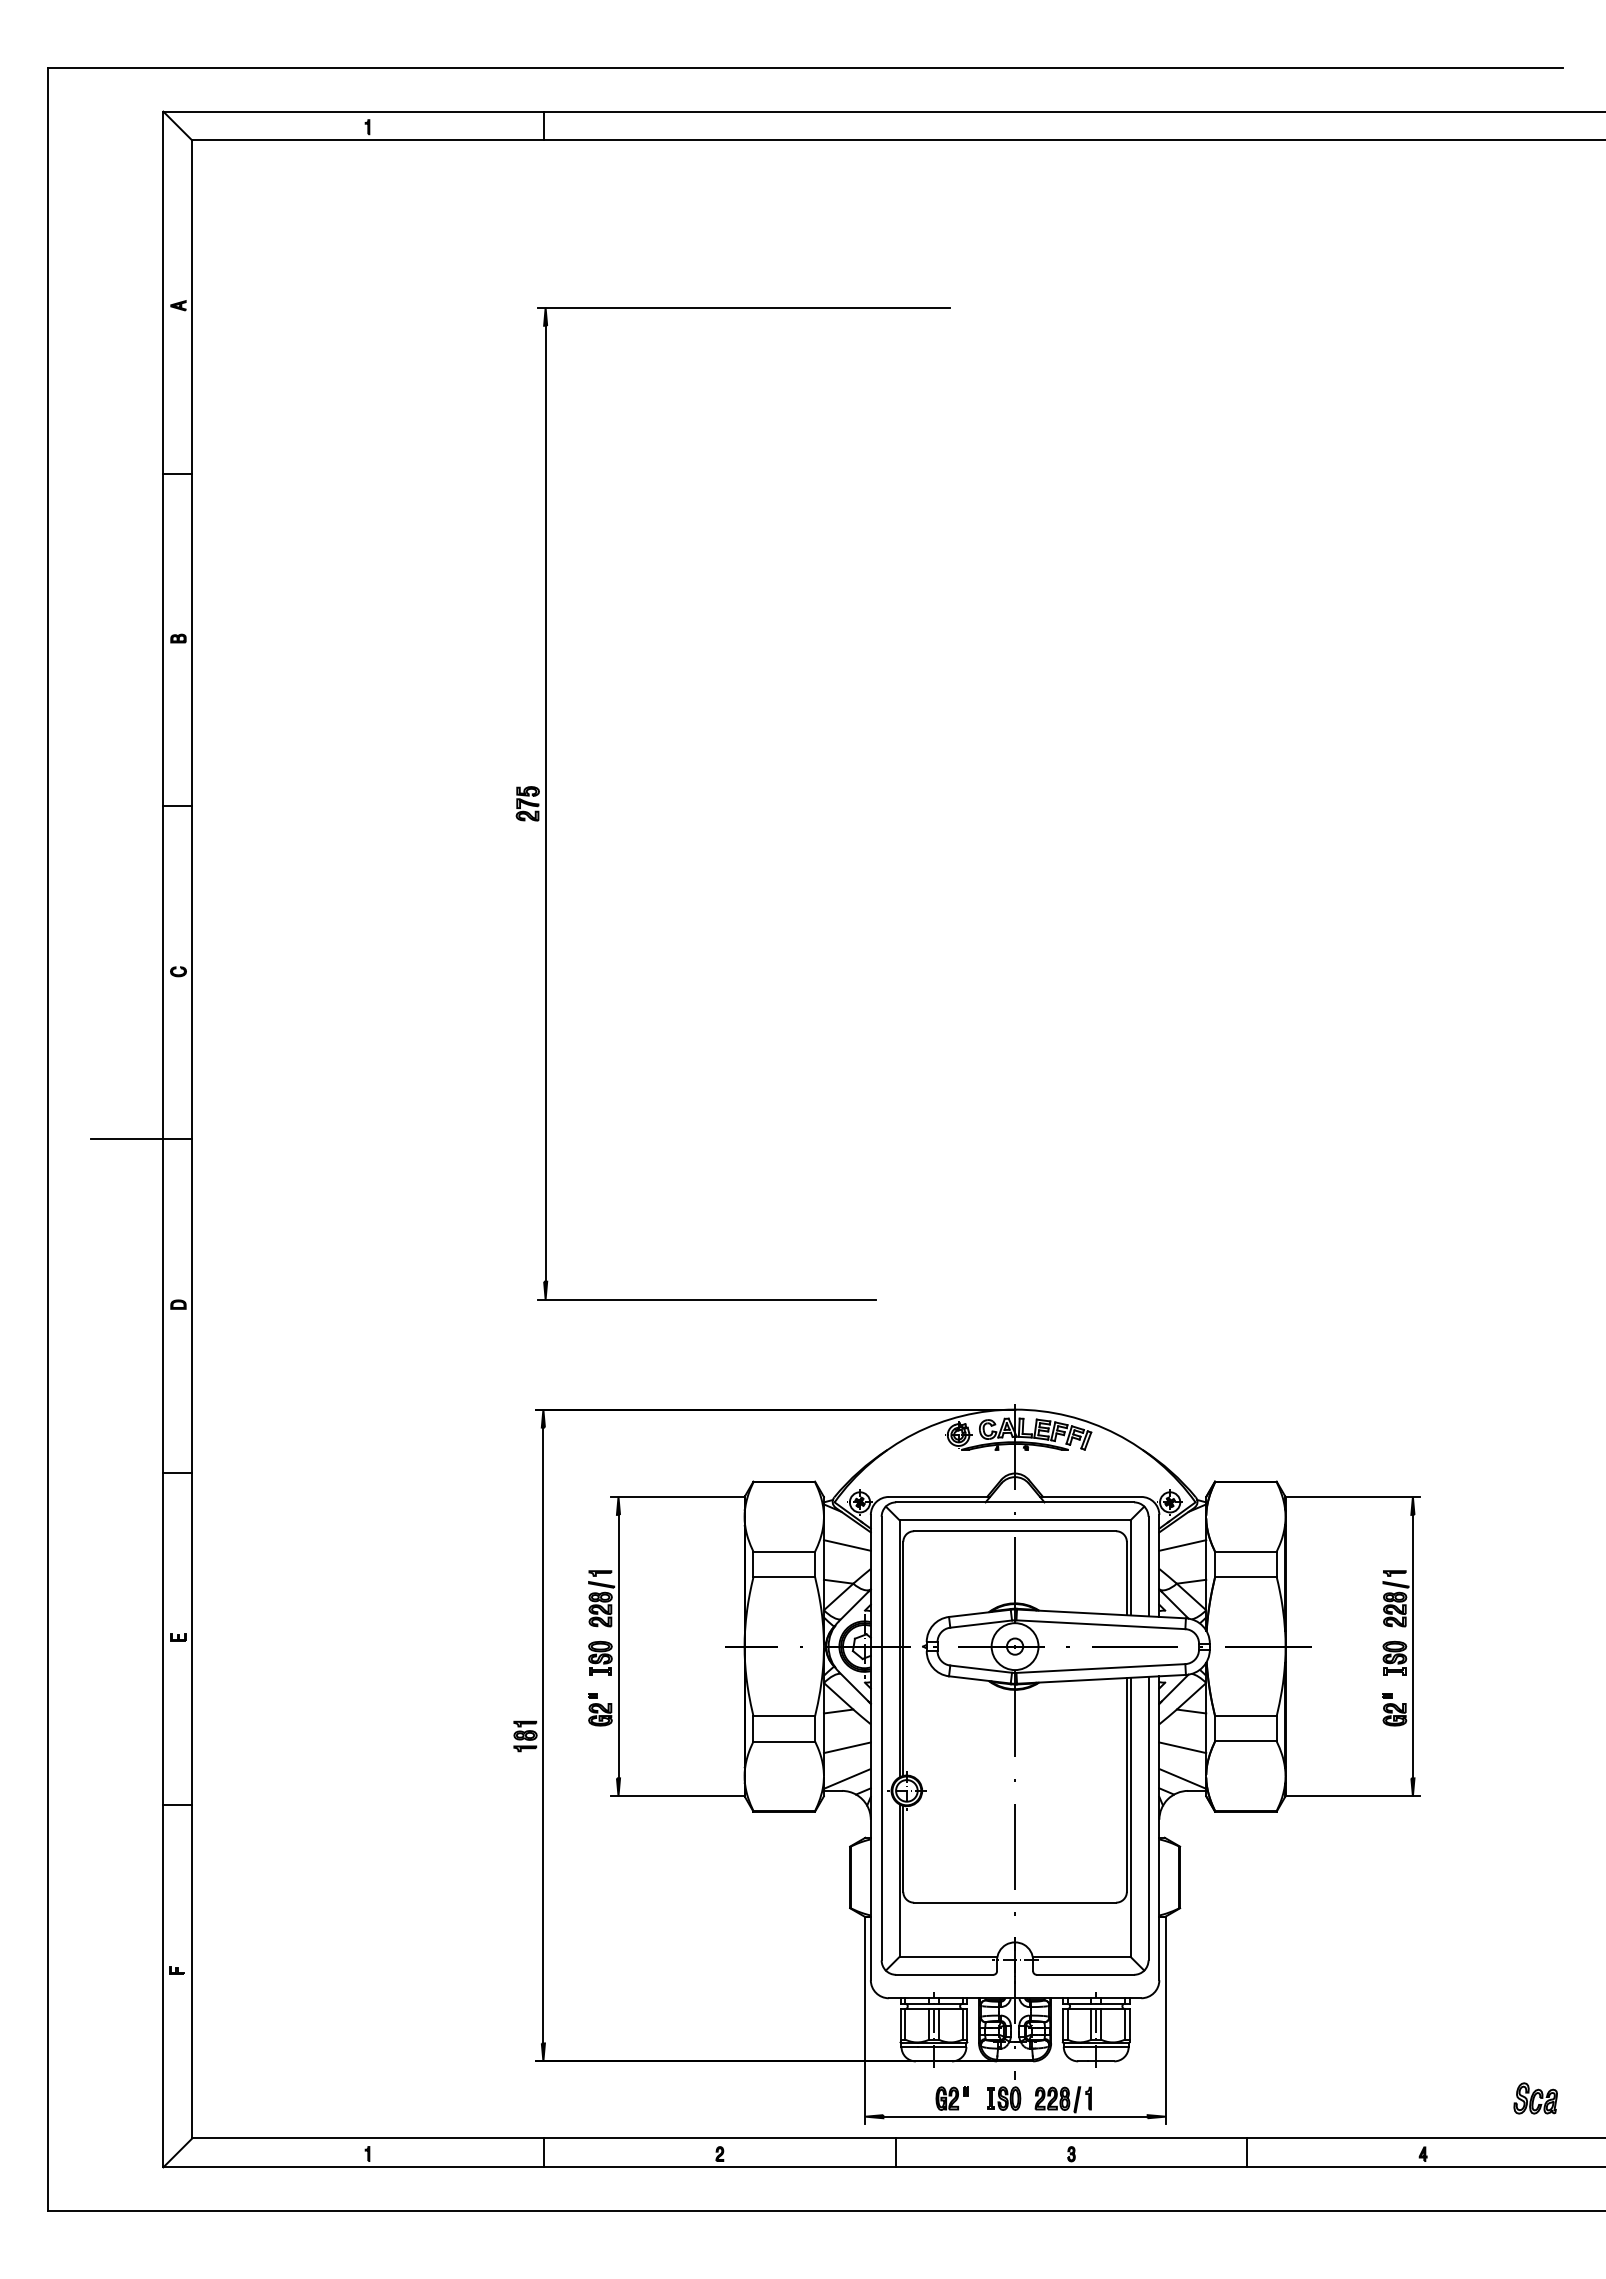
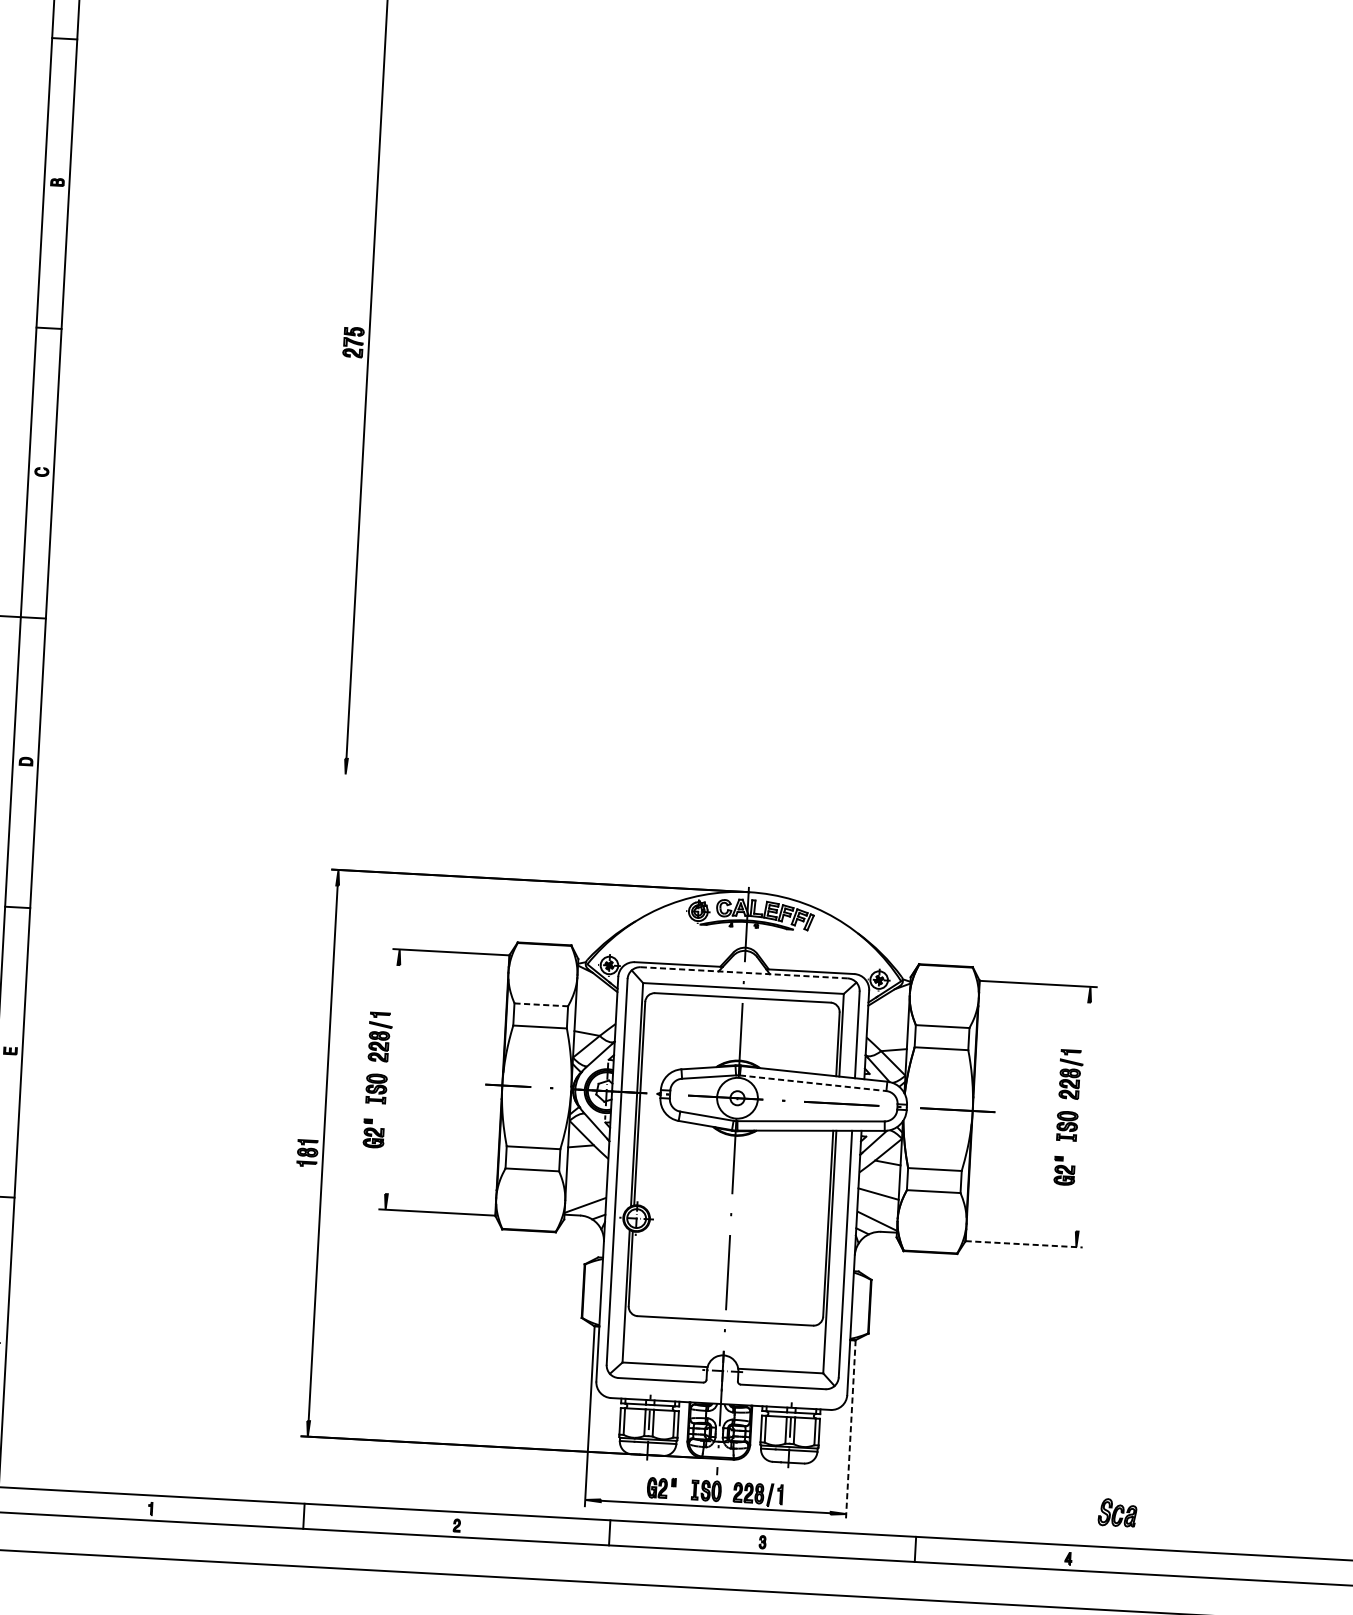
line: (707, 1299) -> (486, 781), removed
line: (1015, 1502) -> (744, 972), solid -> dashed
line: (846, 1545) -> (595, 1002), removed
line: (1182, 1545) -> (887, 1018), removed
line: (784, 1551) -> (541, 1004), solid -> dashed
line: (1100, 1624) -> (812, 1083), solid -> dashed
line: (618, 1646) -> (392, 1079), removed
line: (1412, 1646) -> (1083, 1116), removed
line: (846, 1747) -> (586, 1178), removed
line: (1353, 1796) -> (1024, 1244), solid -> dashed
line: (1165, 2020) -> (850, 1430), solid -> dashed
part: (1535, 2098) -> (1117, 1512), moved

